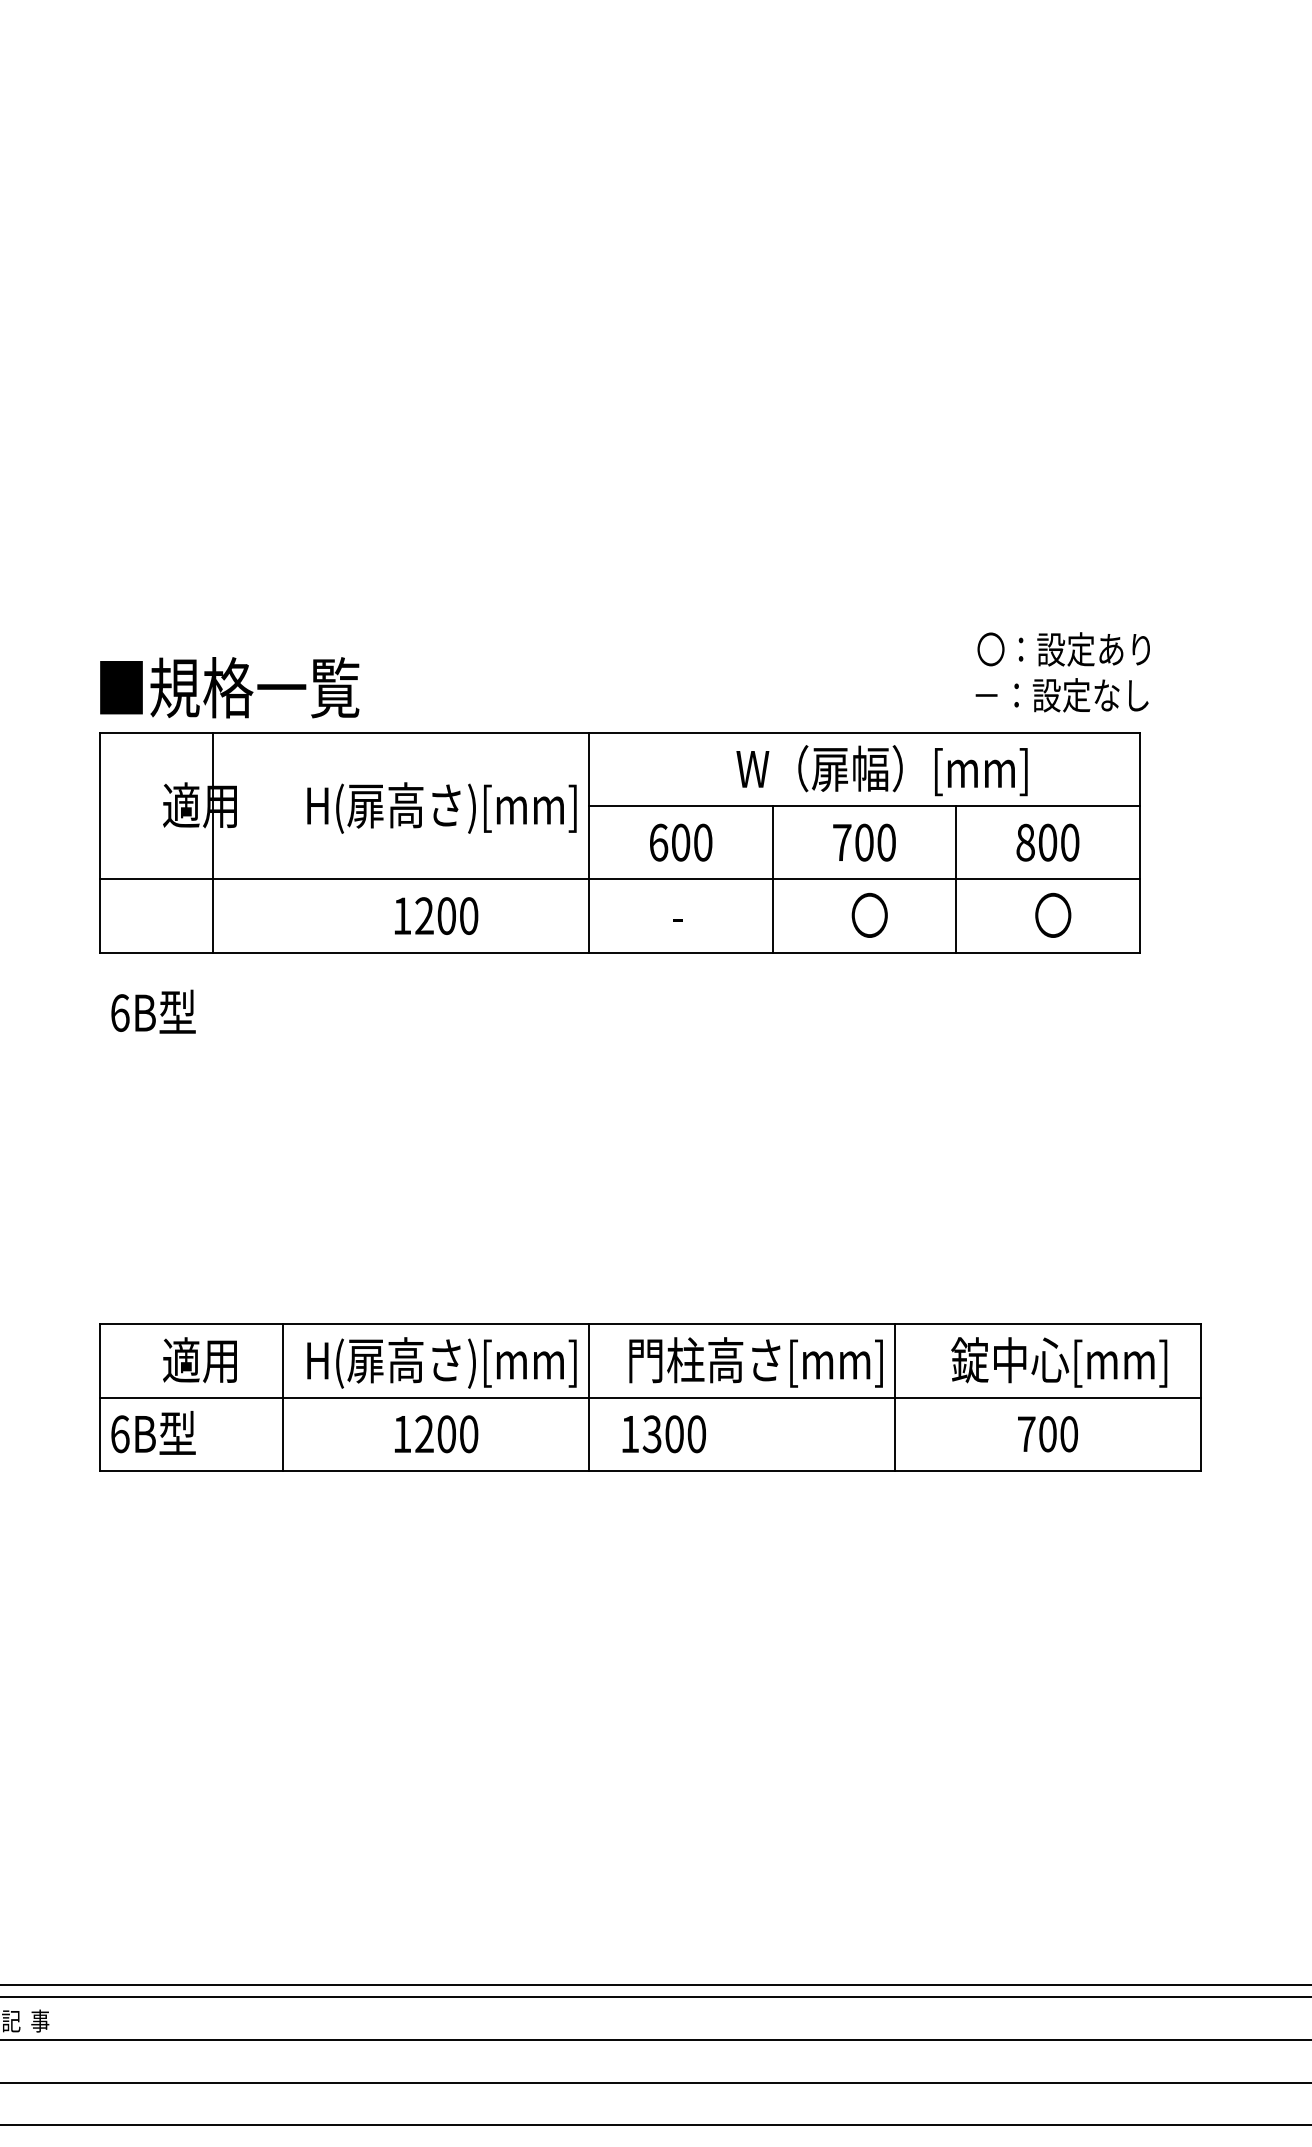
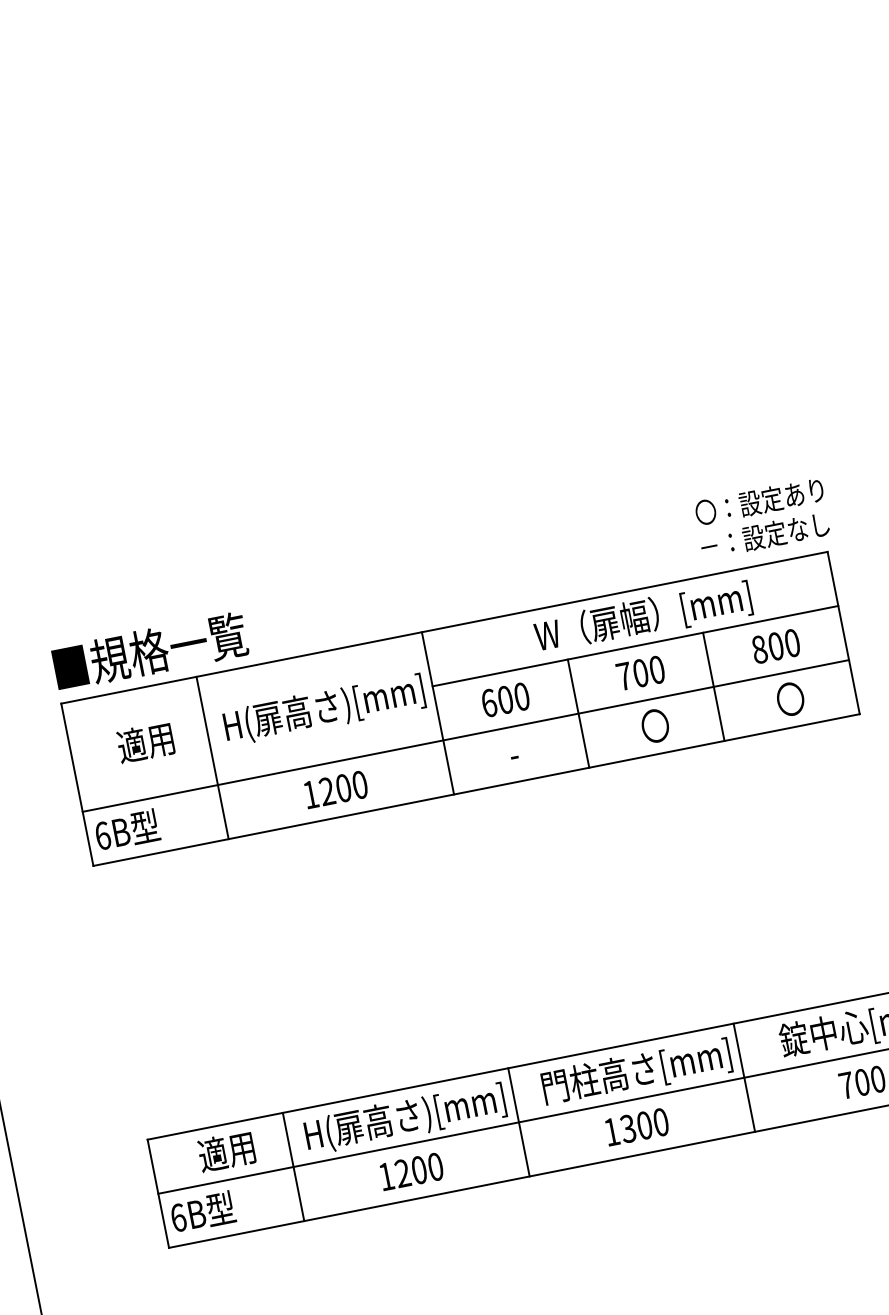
line: (213, 842) -> (212, 757), moved
text: (153, 1011) -> (127, 829), moved
text: (663, 1434) -> (636, 1127), moved

